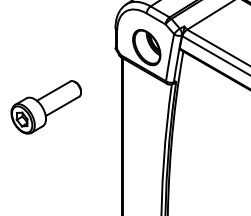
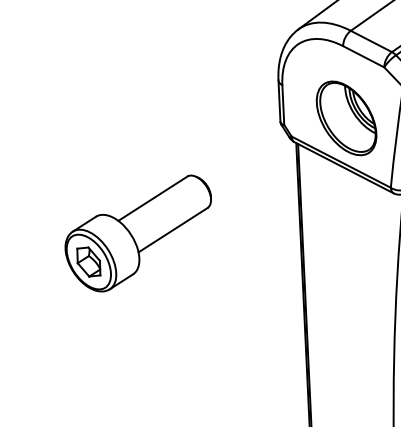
part: (45, 107) -> (137, 234), moved

